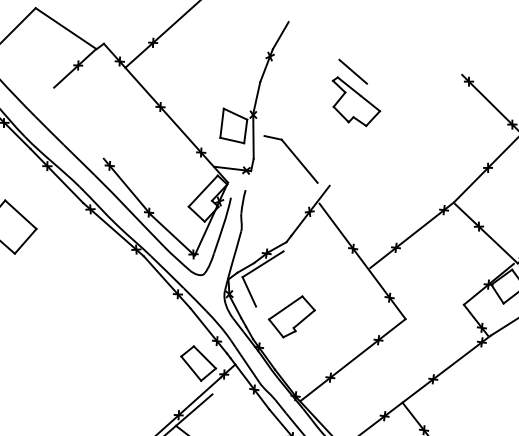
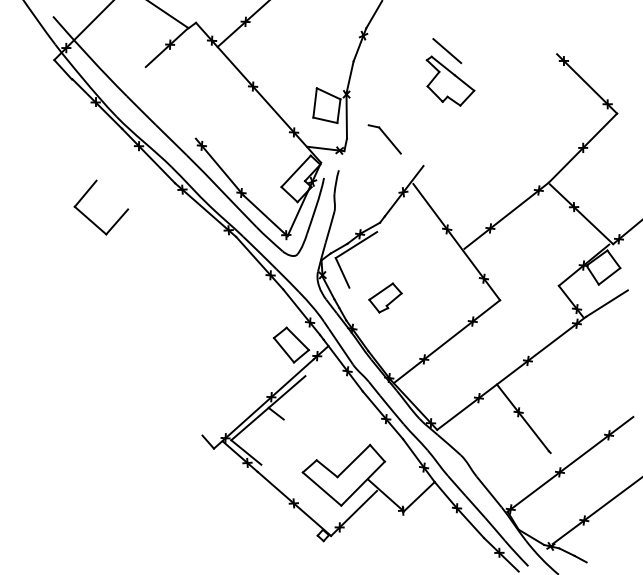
part: (290, 159) -> (384, 139), size x0.6
line: (21, 214) -> (112, 194), removed
part: (291, 316) -> (385, 297), size x0.7

